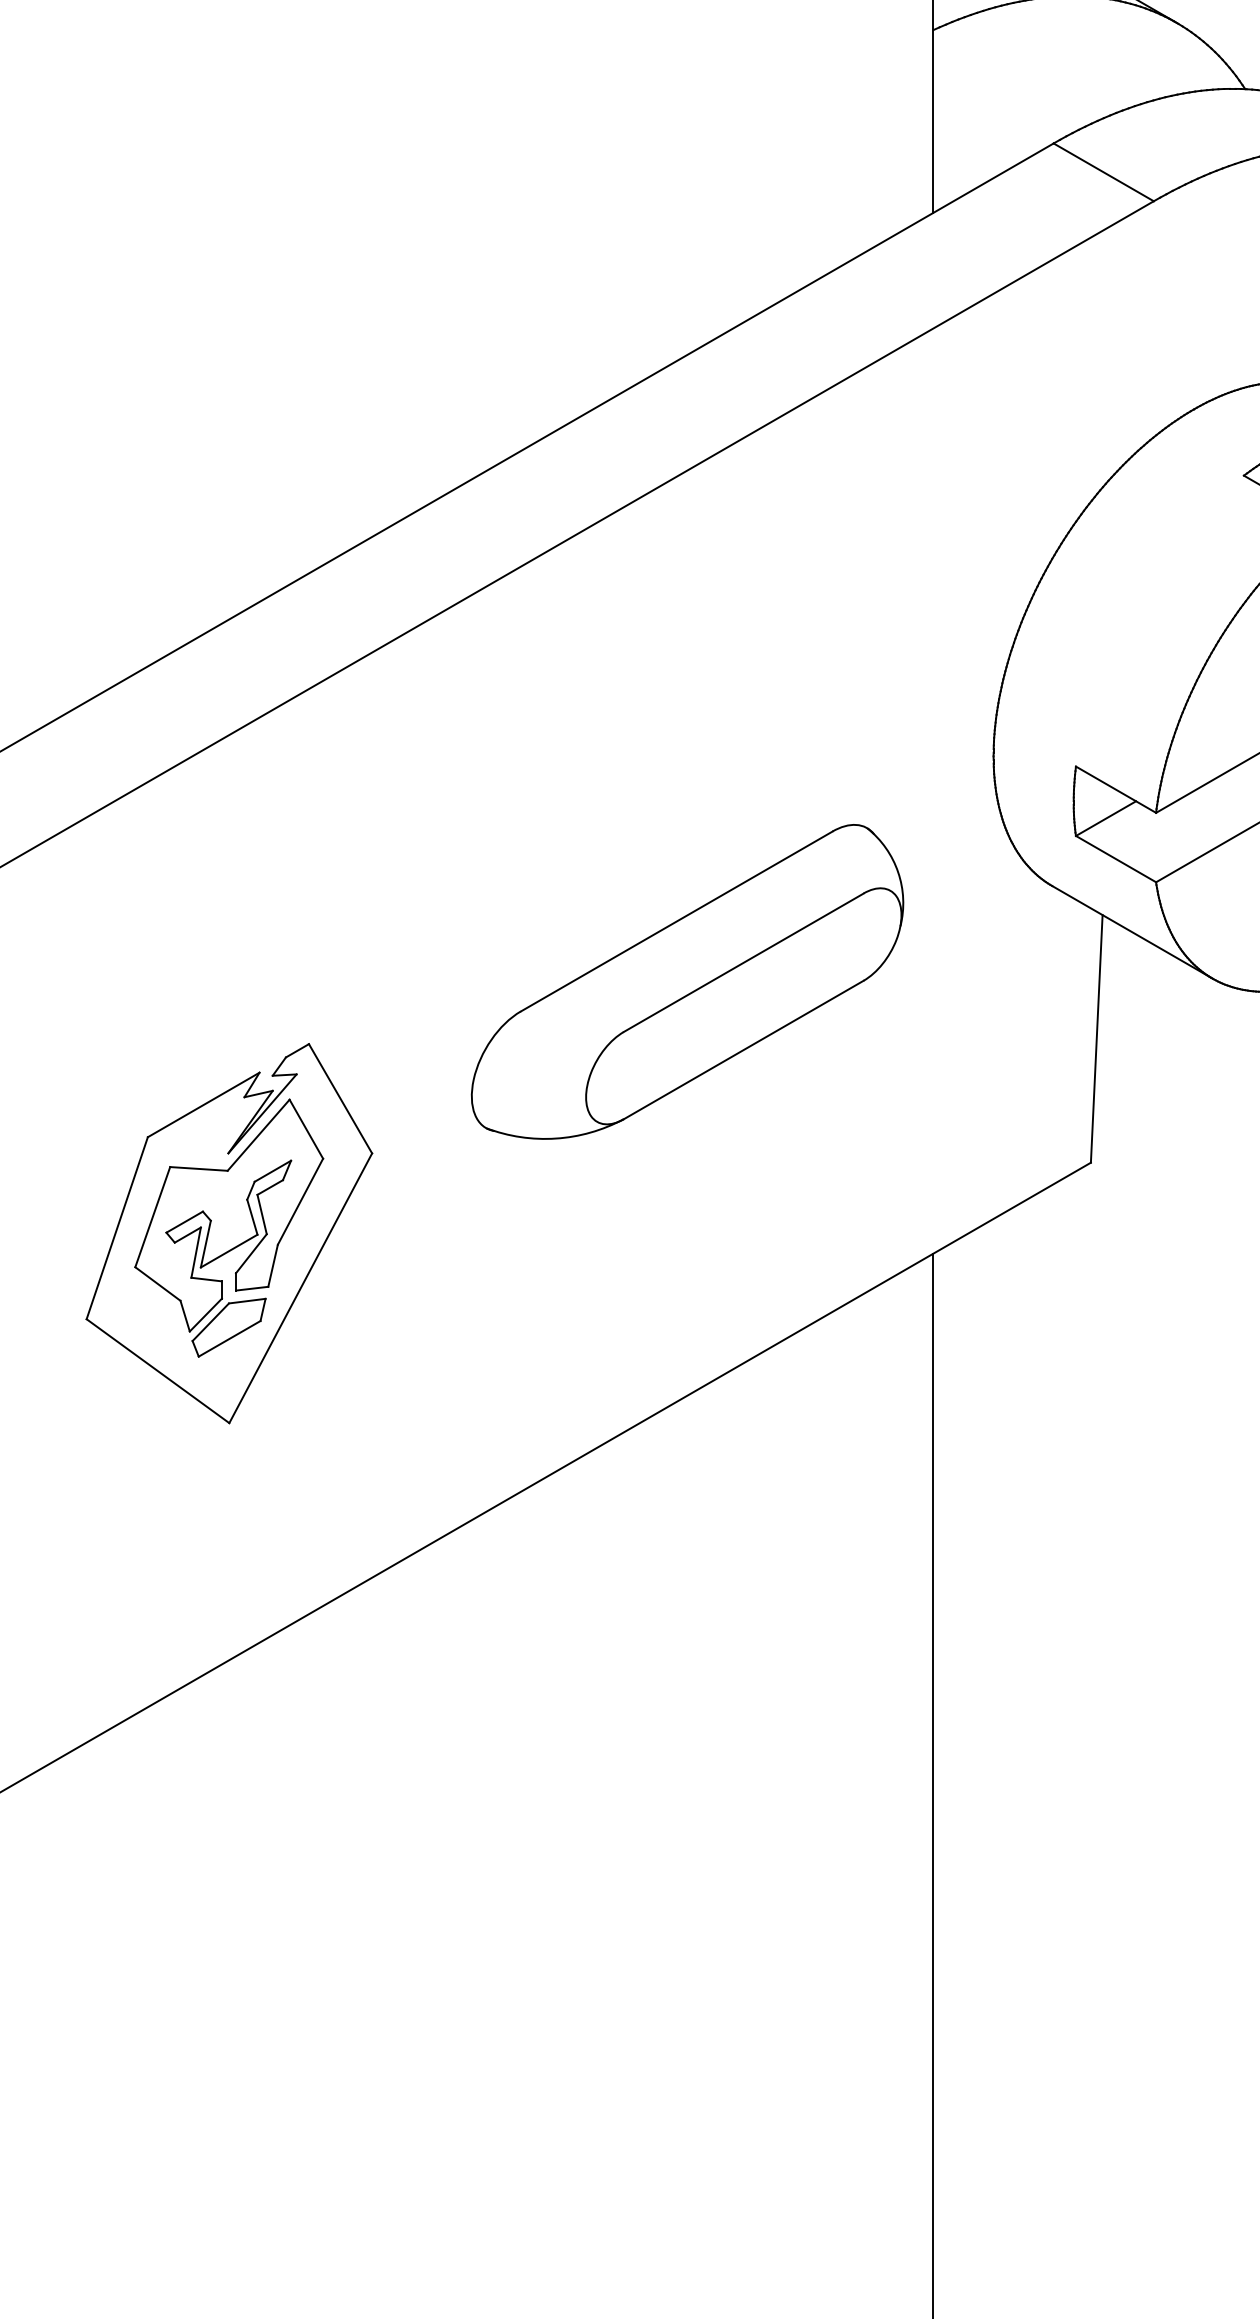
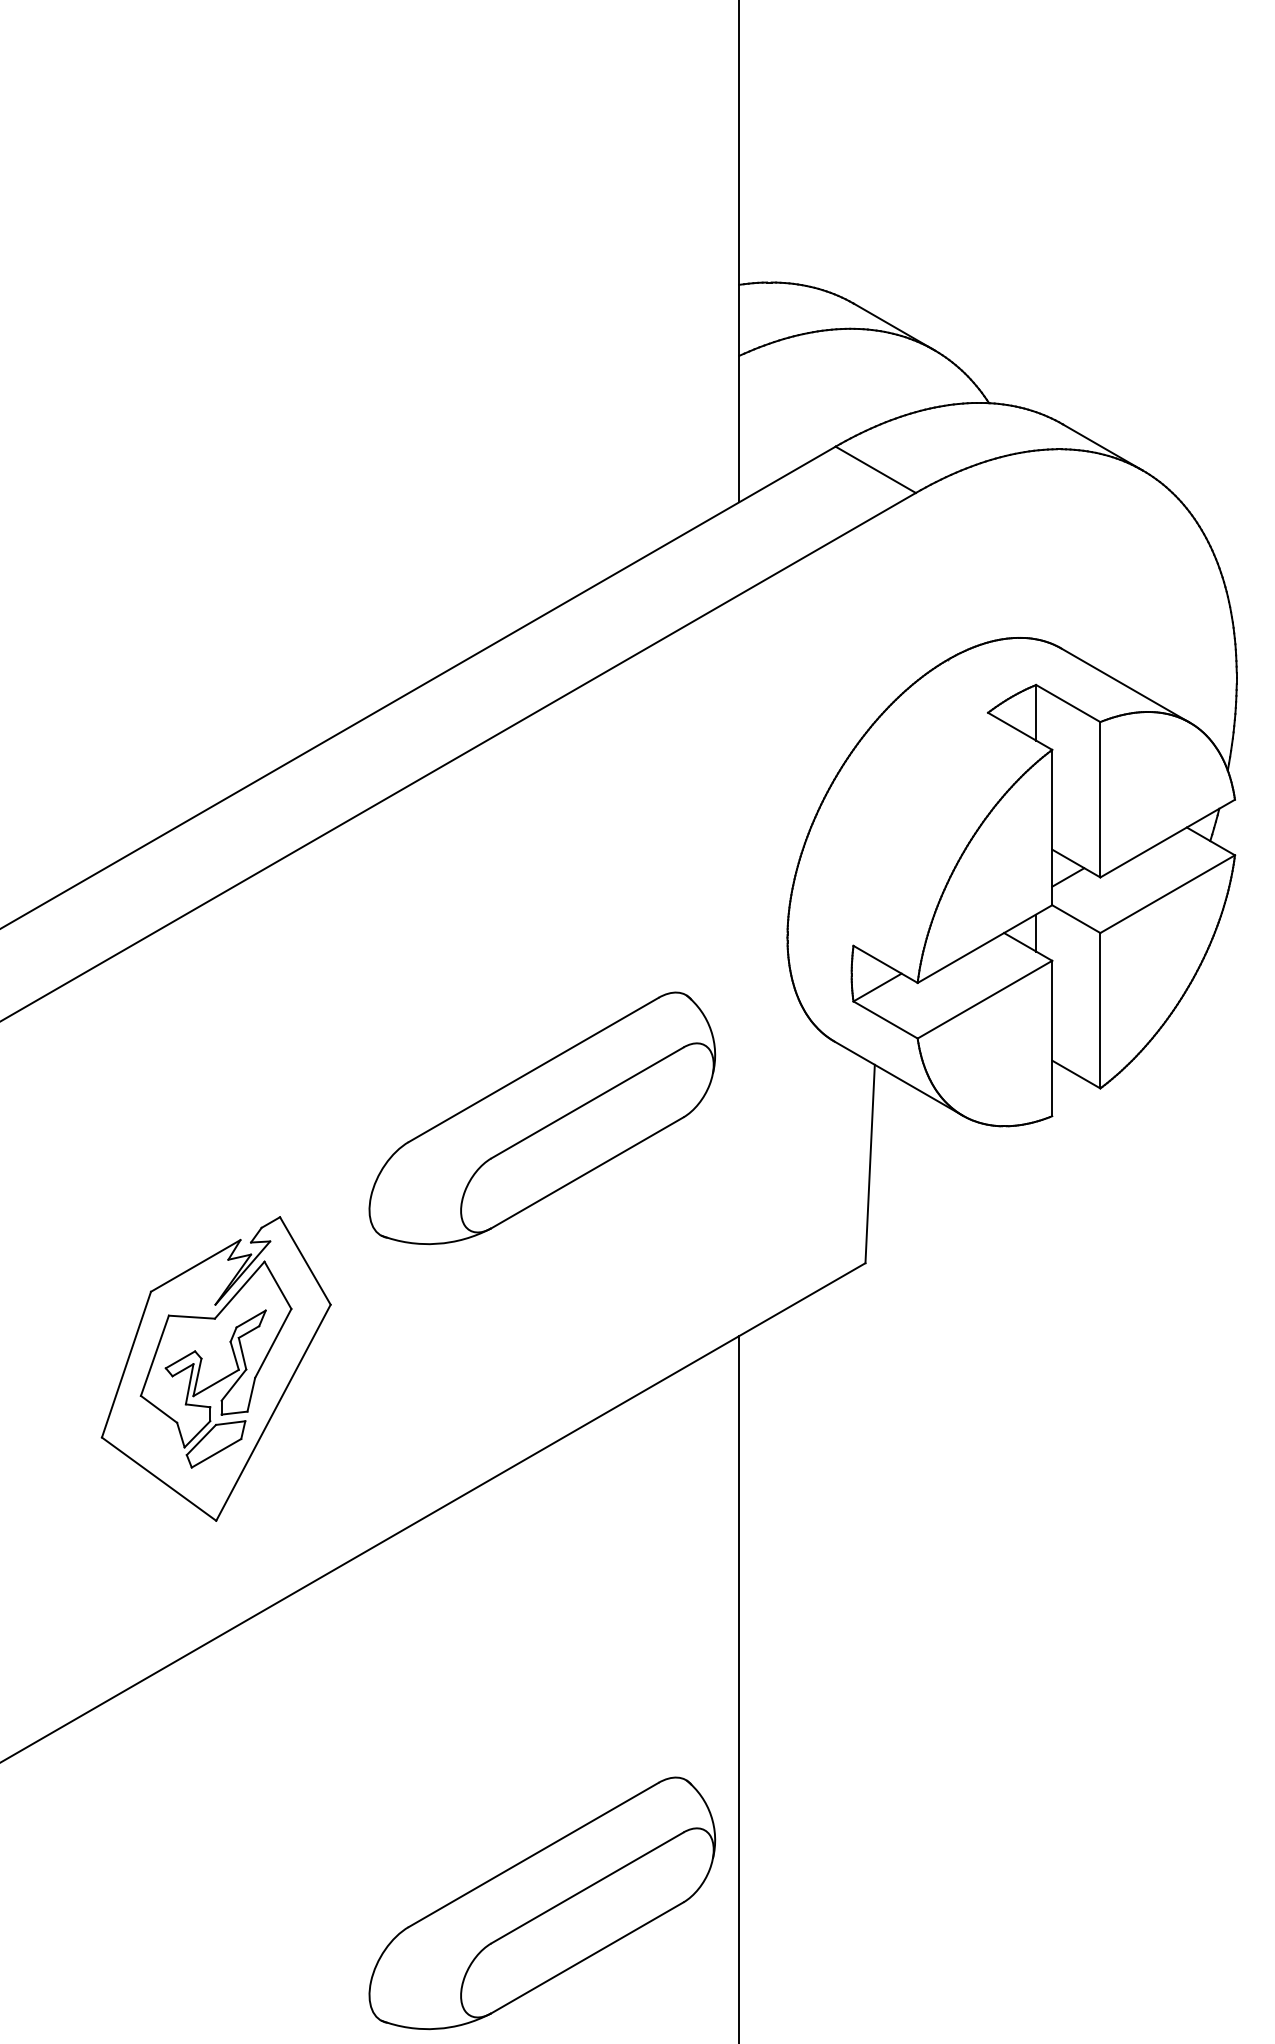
part: (228, 1232) -> (215, 1368), moved
part: (687, 1962) -> (542, 1903), added

